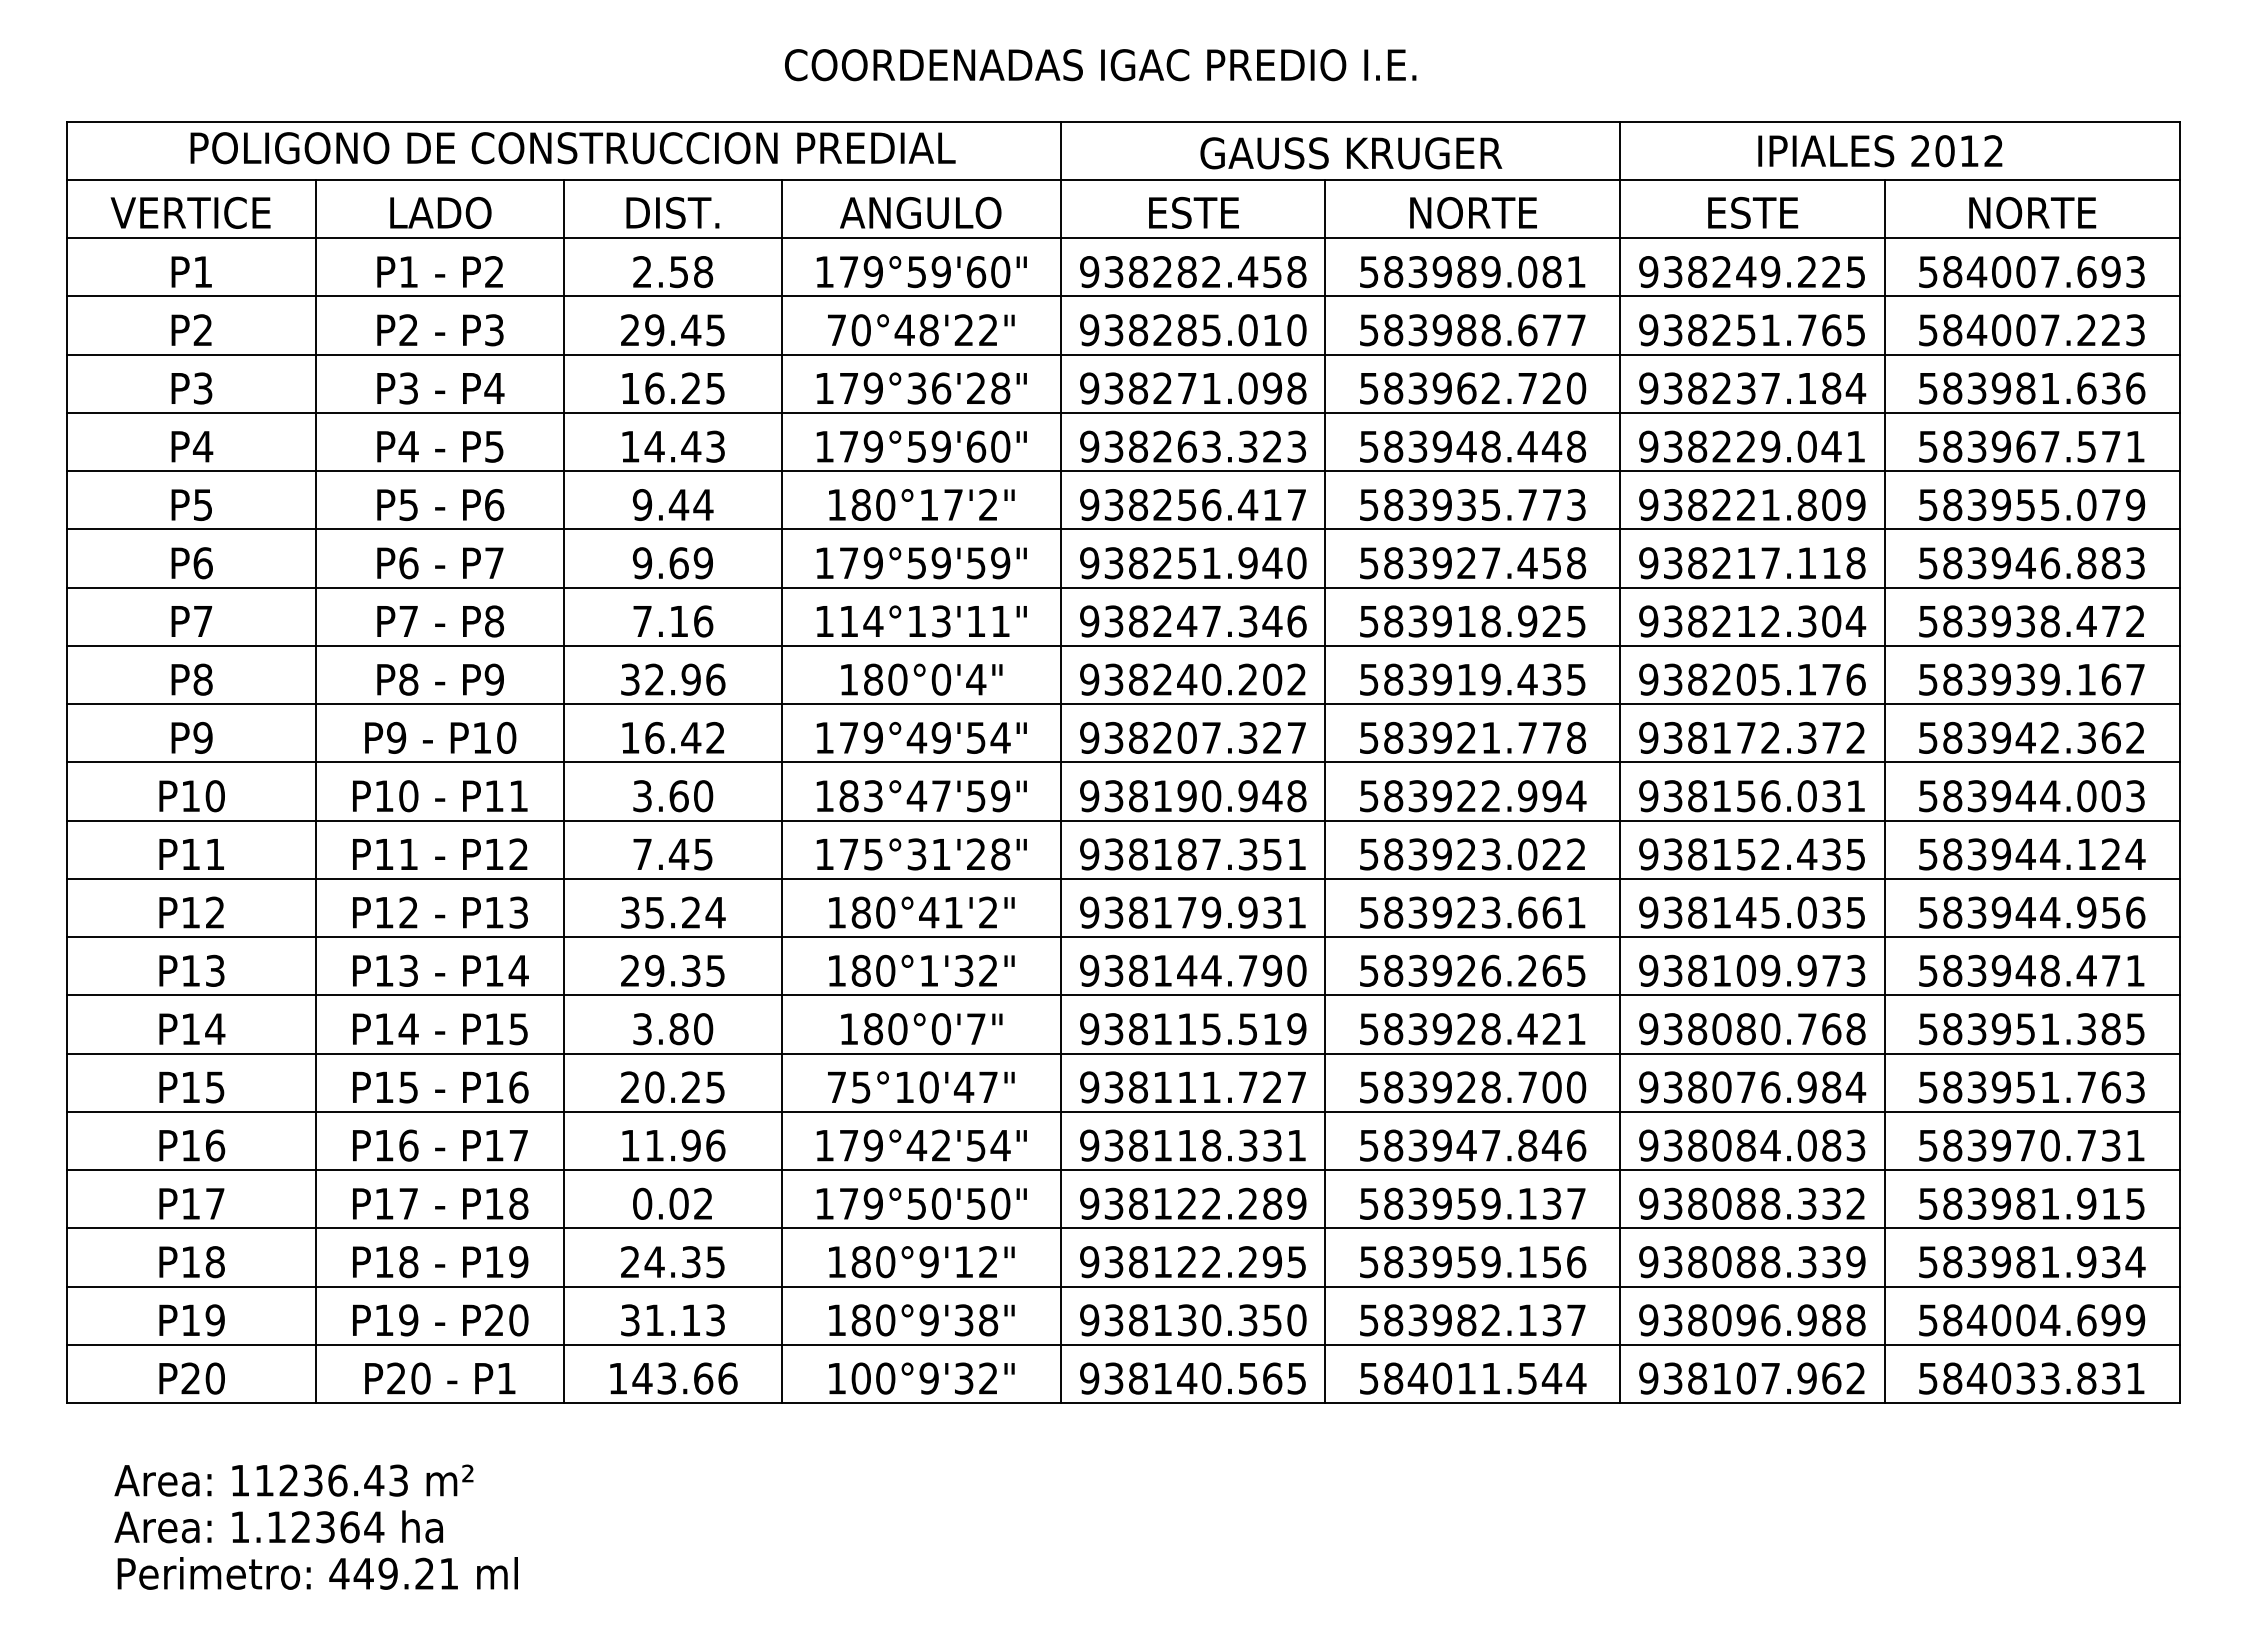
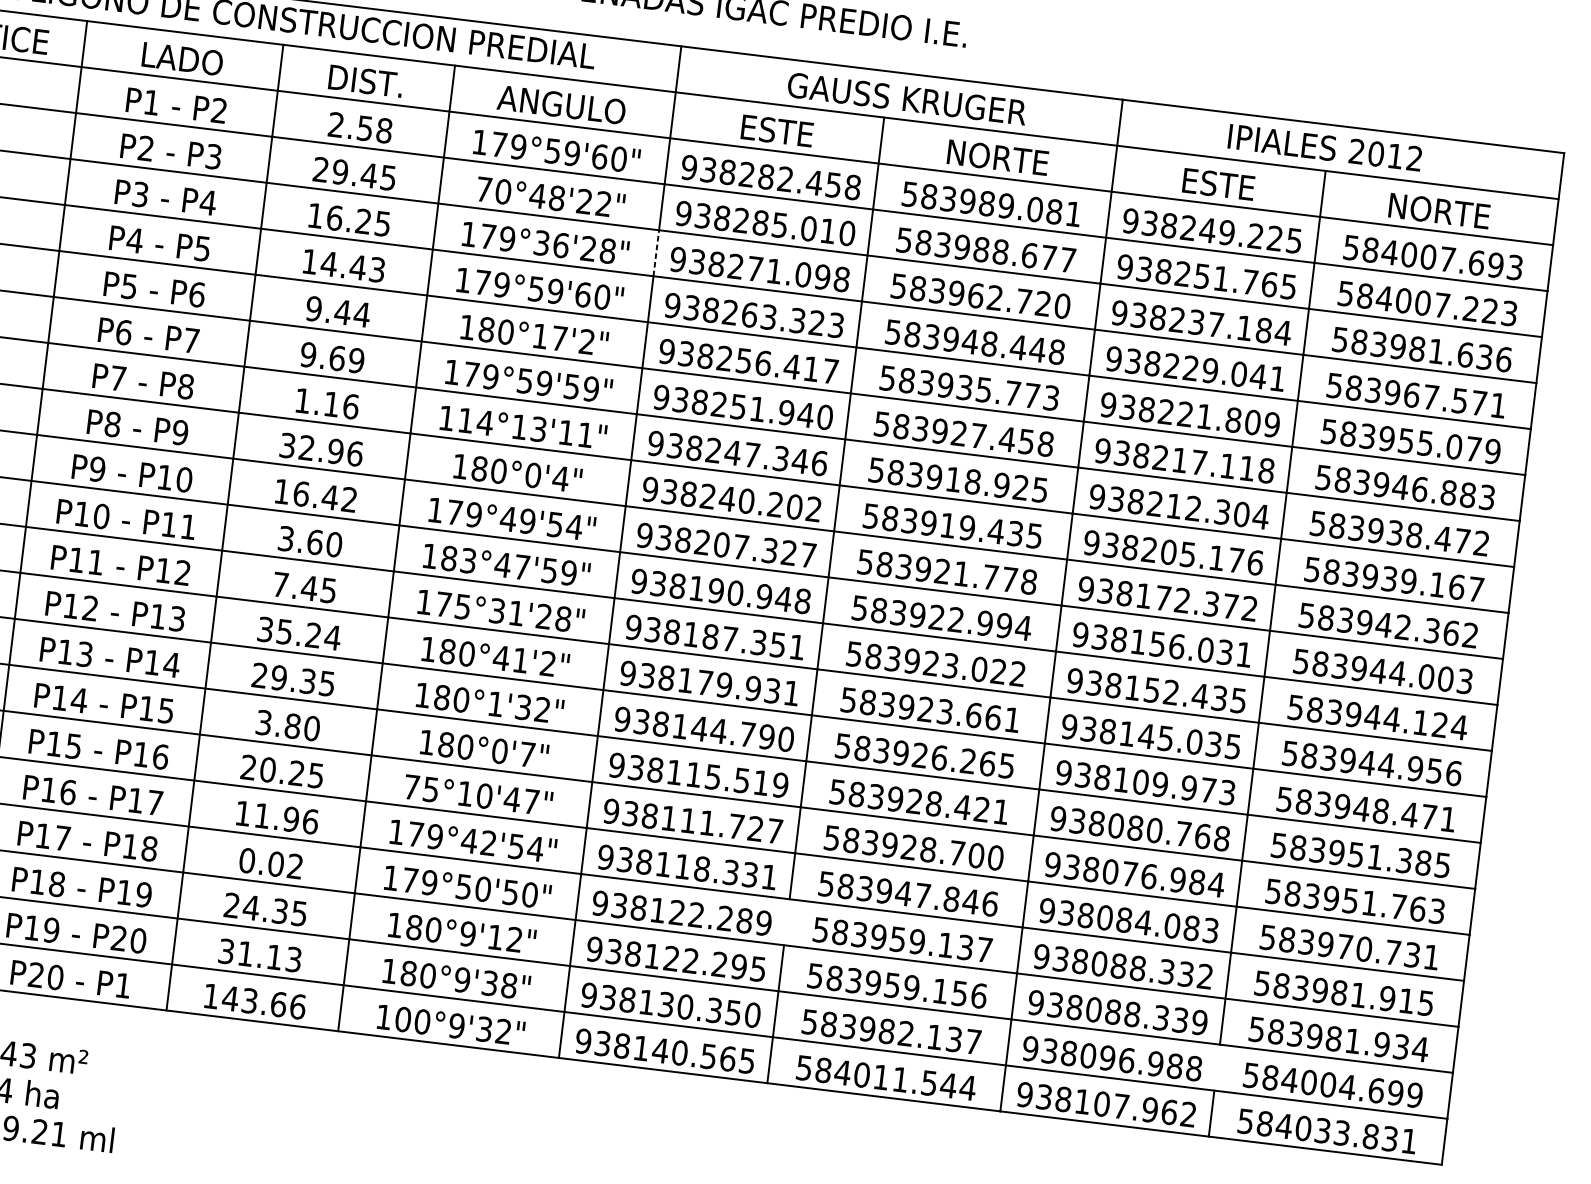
line: (1061, 383) -> (656, 253), solid -> dashed
text: (642, 621) -> (302, 400), 7.16 -> 1.16
line: (1325, 1199) -> (786, 922), removed
line: (1884, 1315) -> (1217, 1067), removed

